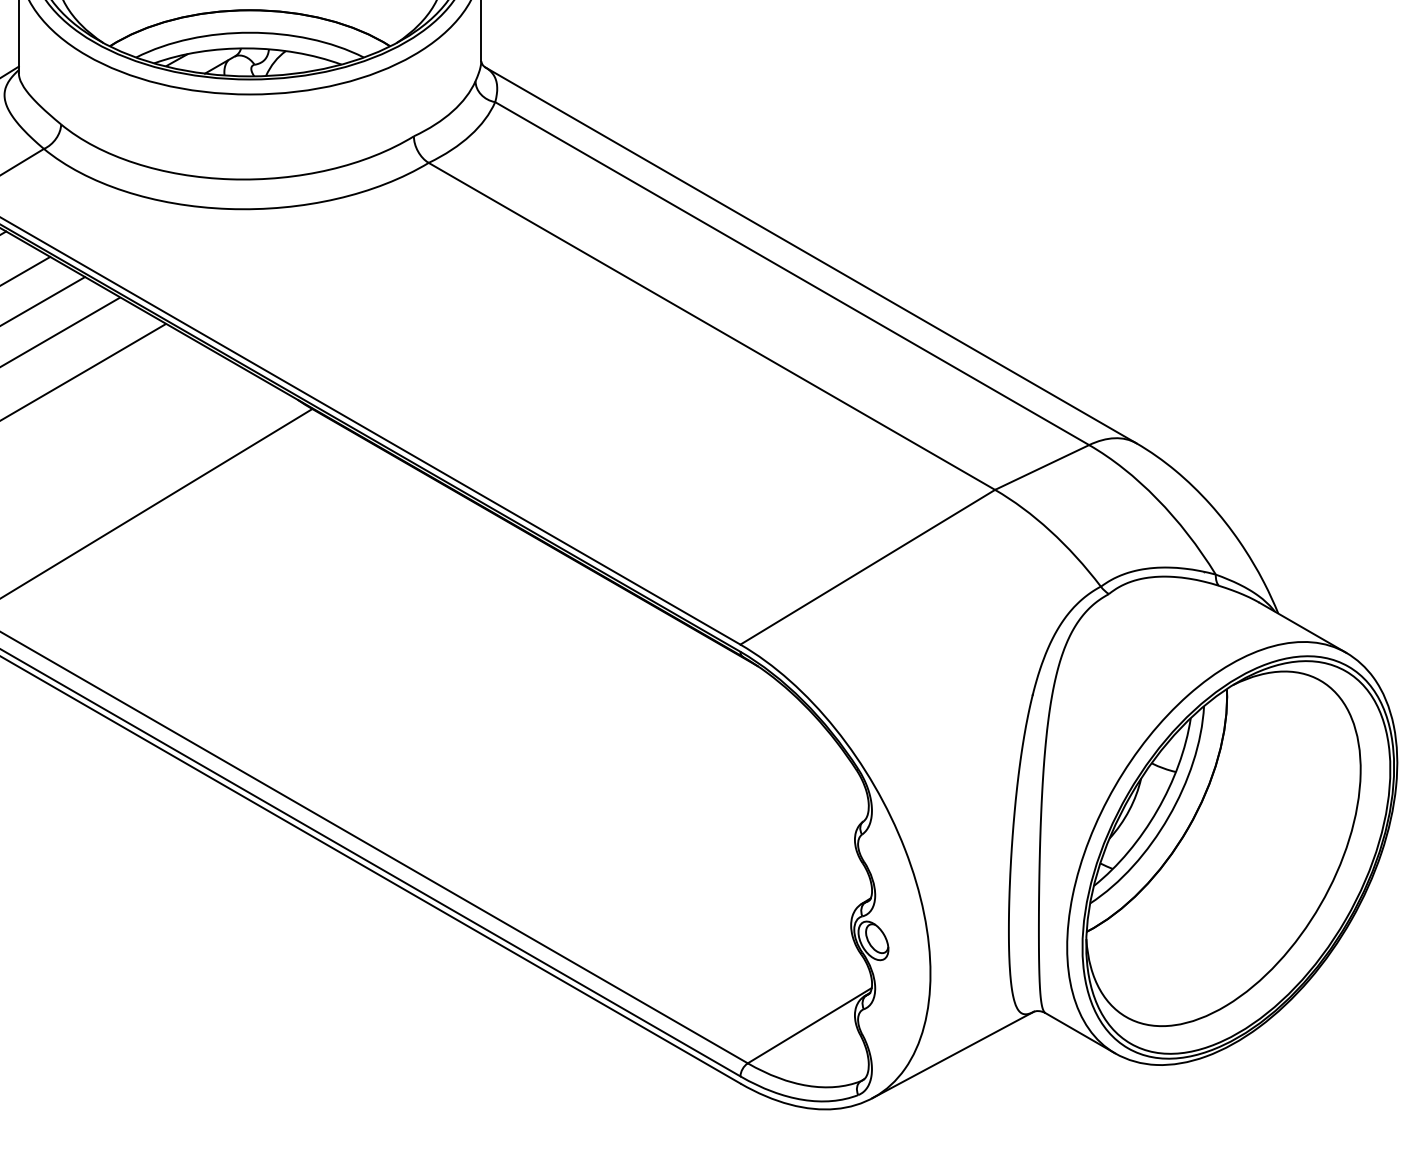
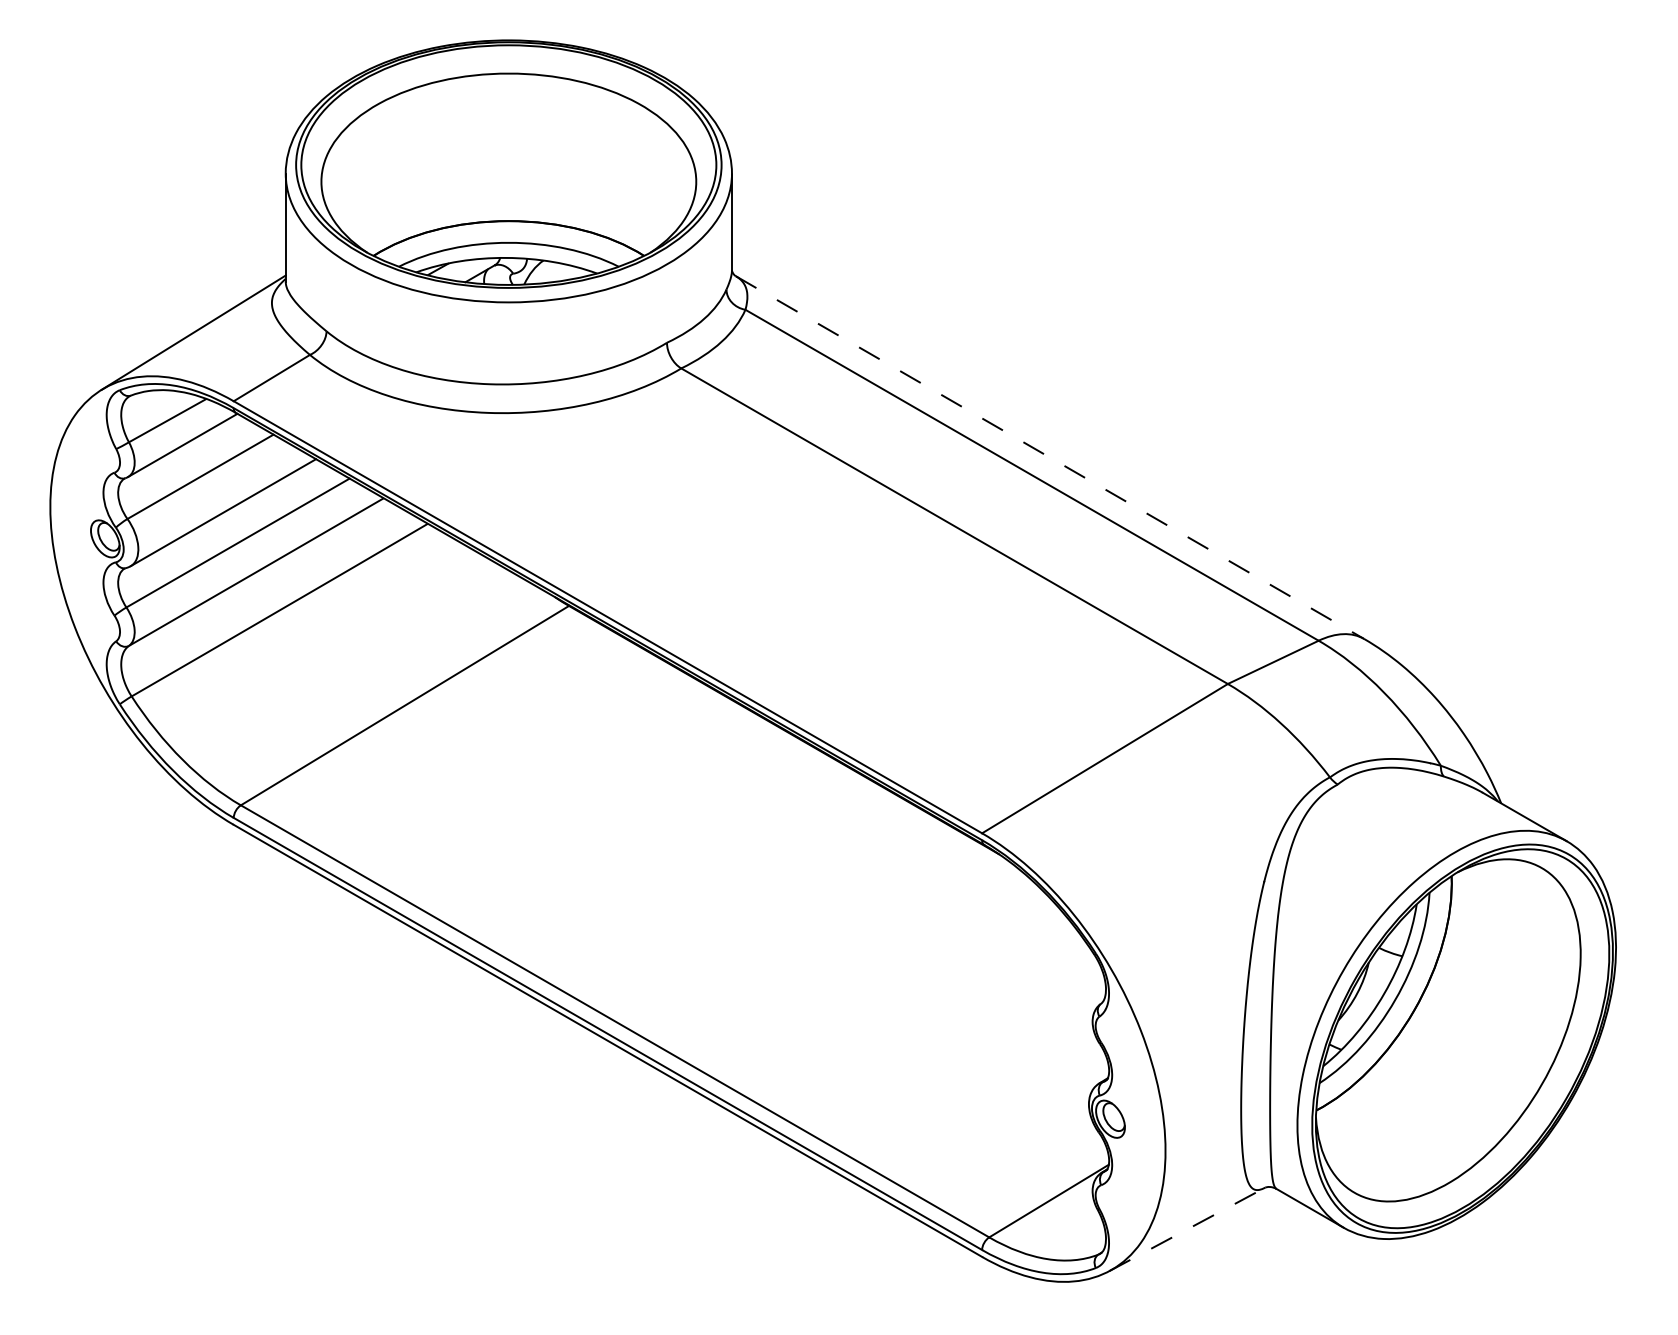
line: (811, 255) -> (1050, 457), solid -> dashed
line: (953, 1055) -> (1187, 1229), solid -> dashed

